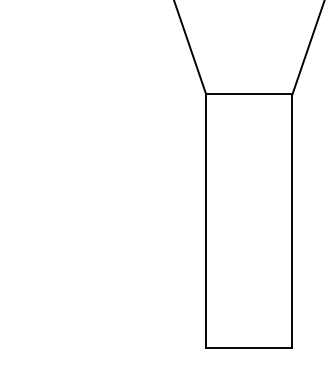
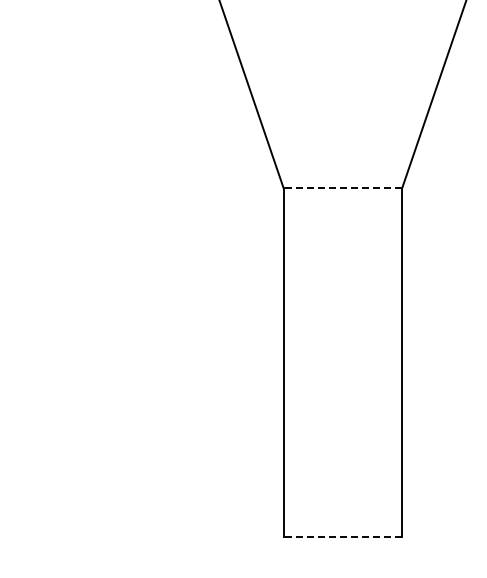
line: (249, 94) -> (342, 188), solid -> dashed
line: (249, 348) -> (342, 536), solid -> dashed

